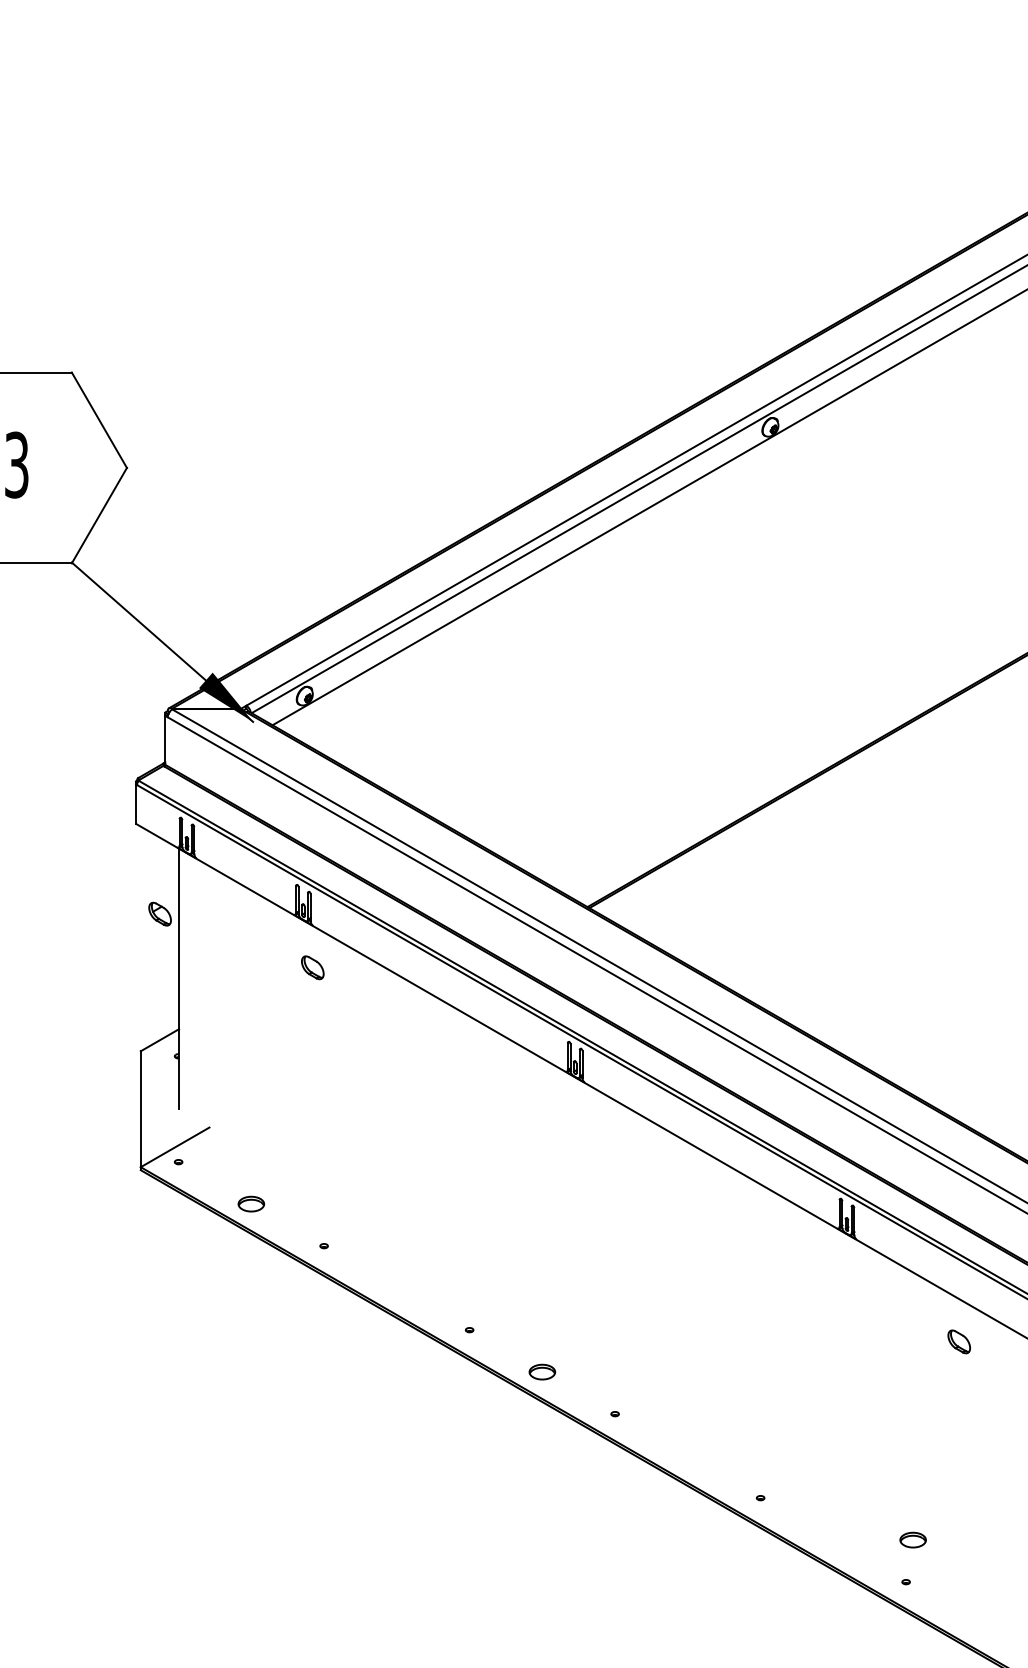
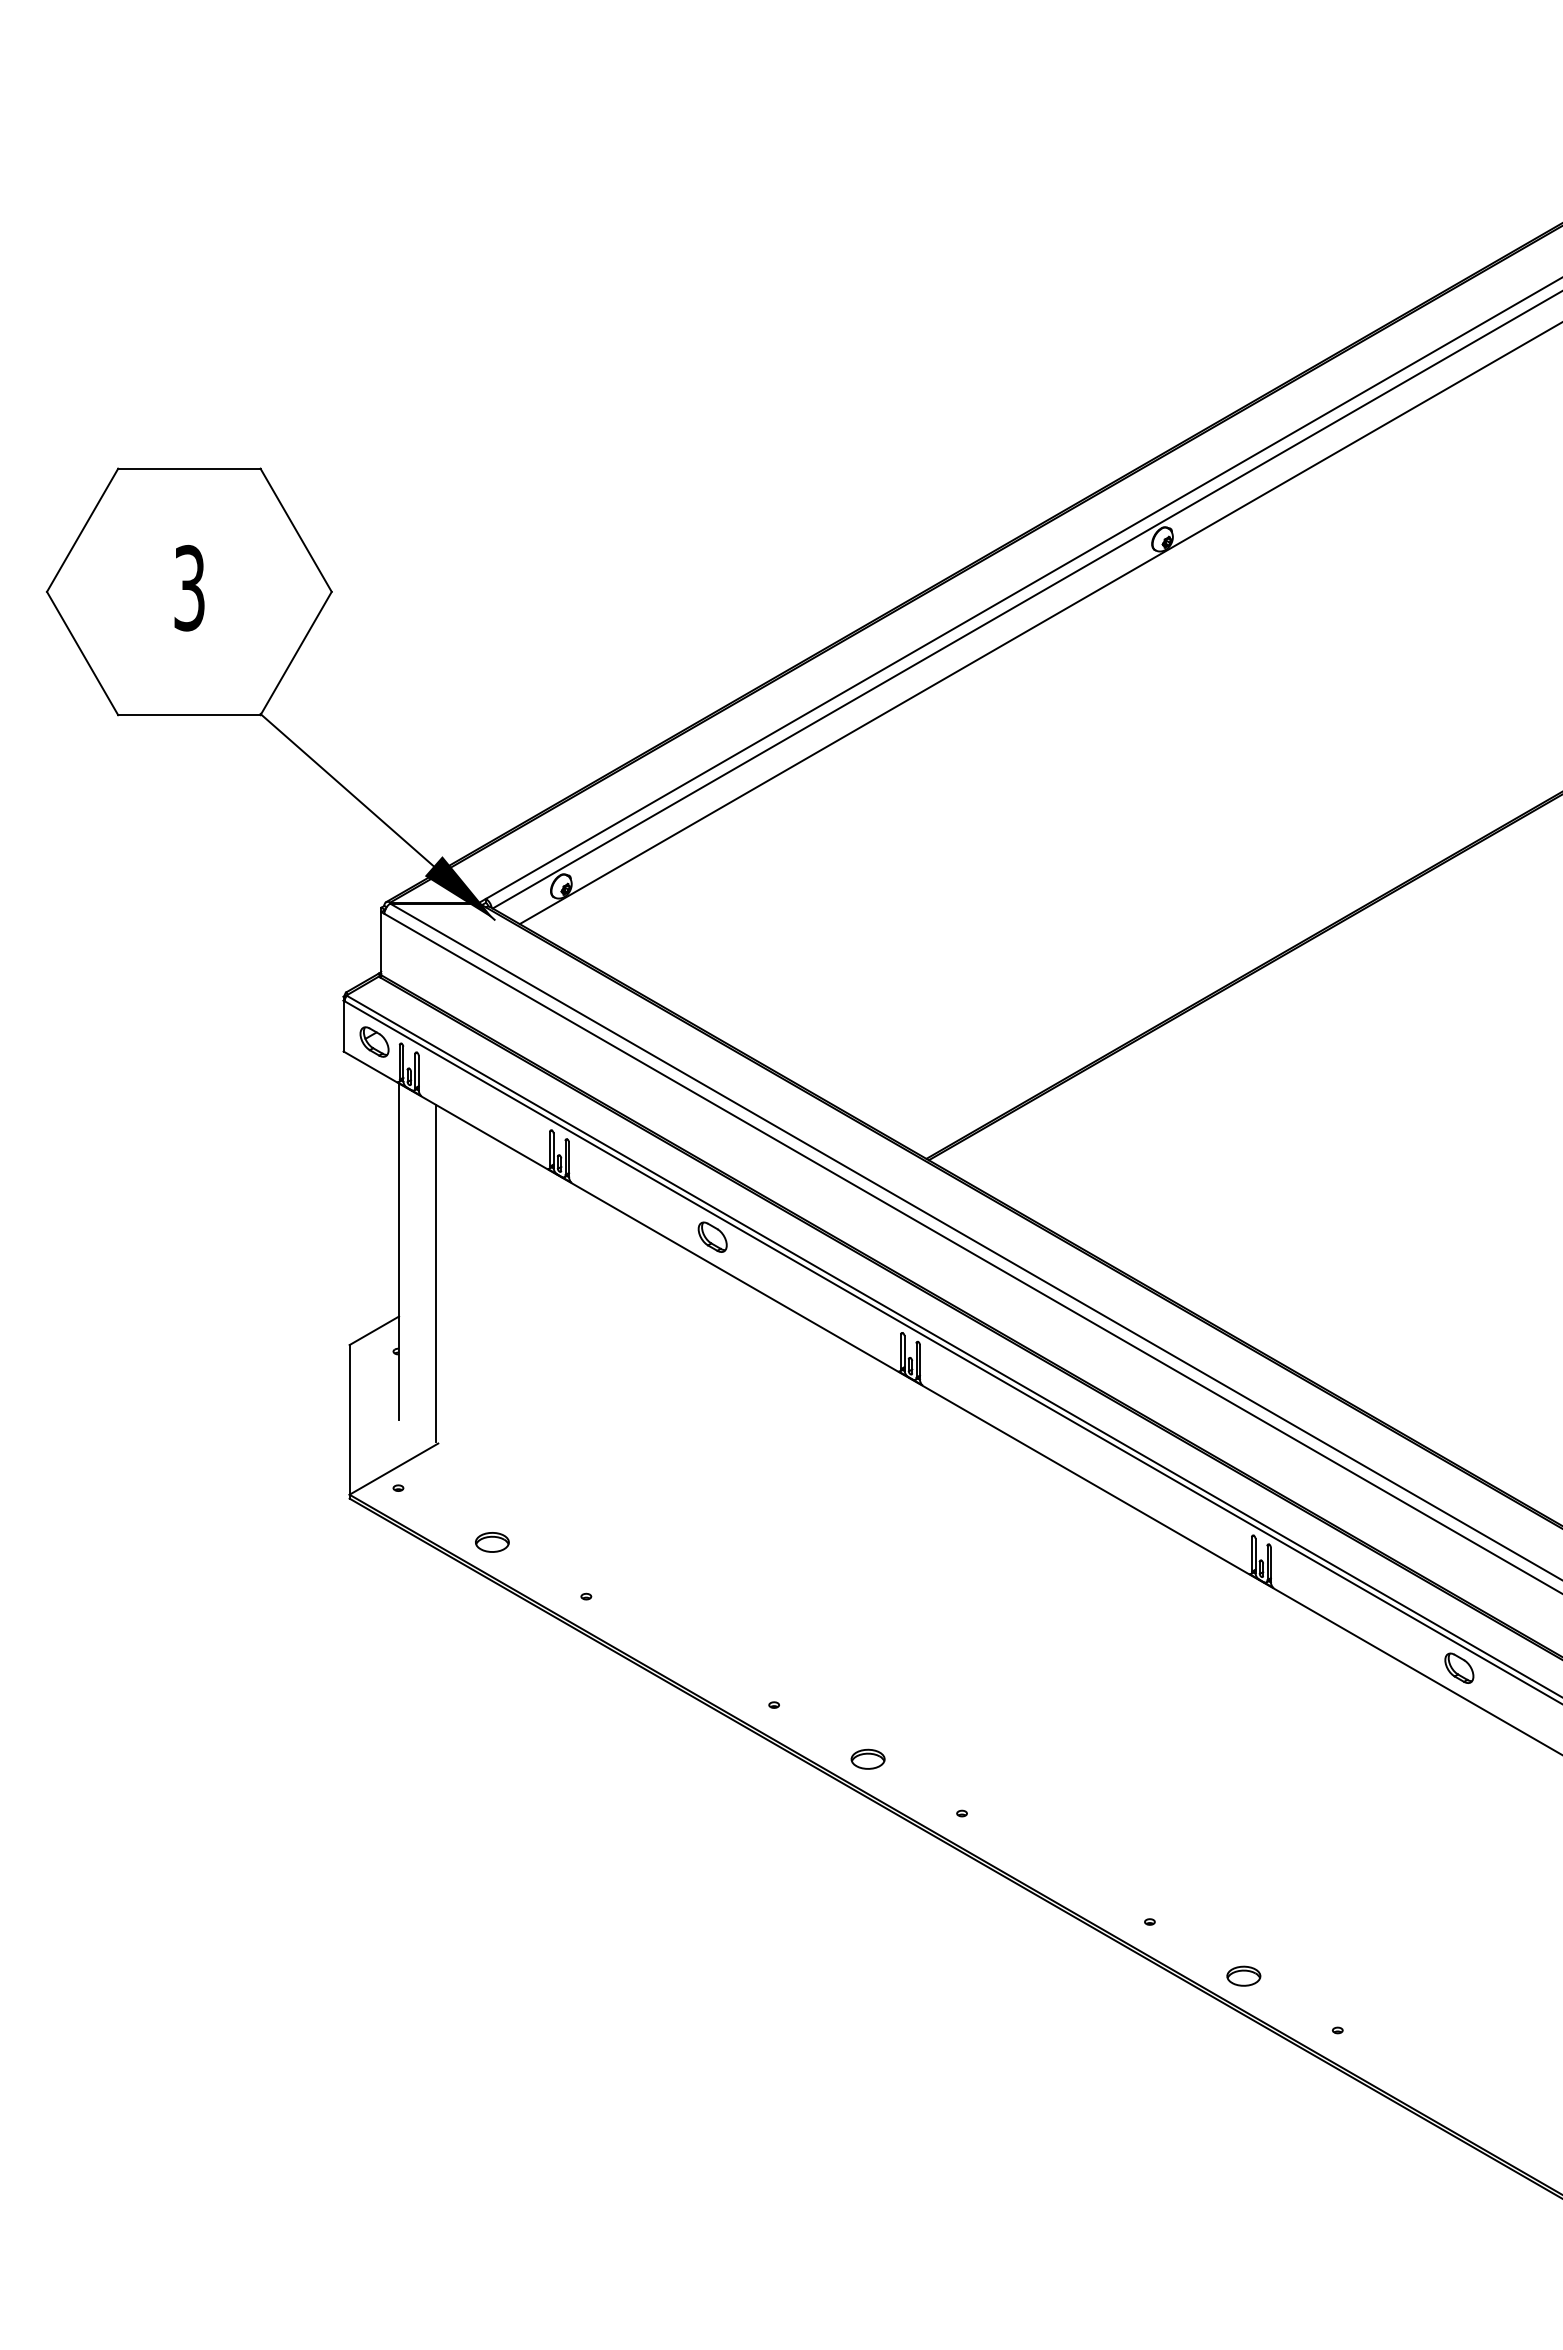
part: (160, 913) -> (374, 1041), moved
part: (312, 967) -> (712, 1236), moved
line: (207, 995) -> (435, 1273), added
part: (959, 1341) -> (1459, 1667), moved
part: (912, 1539) -> (1243, 1975), moved

